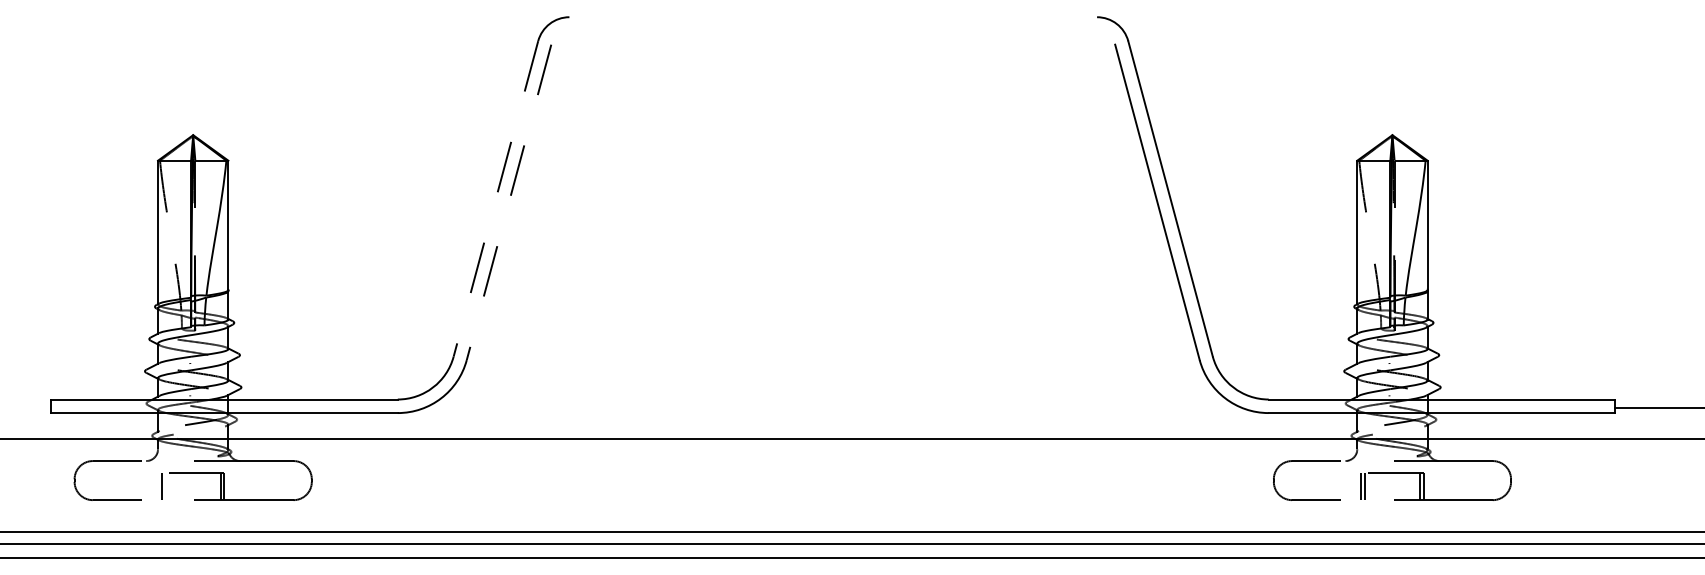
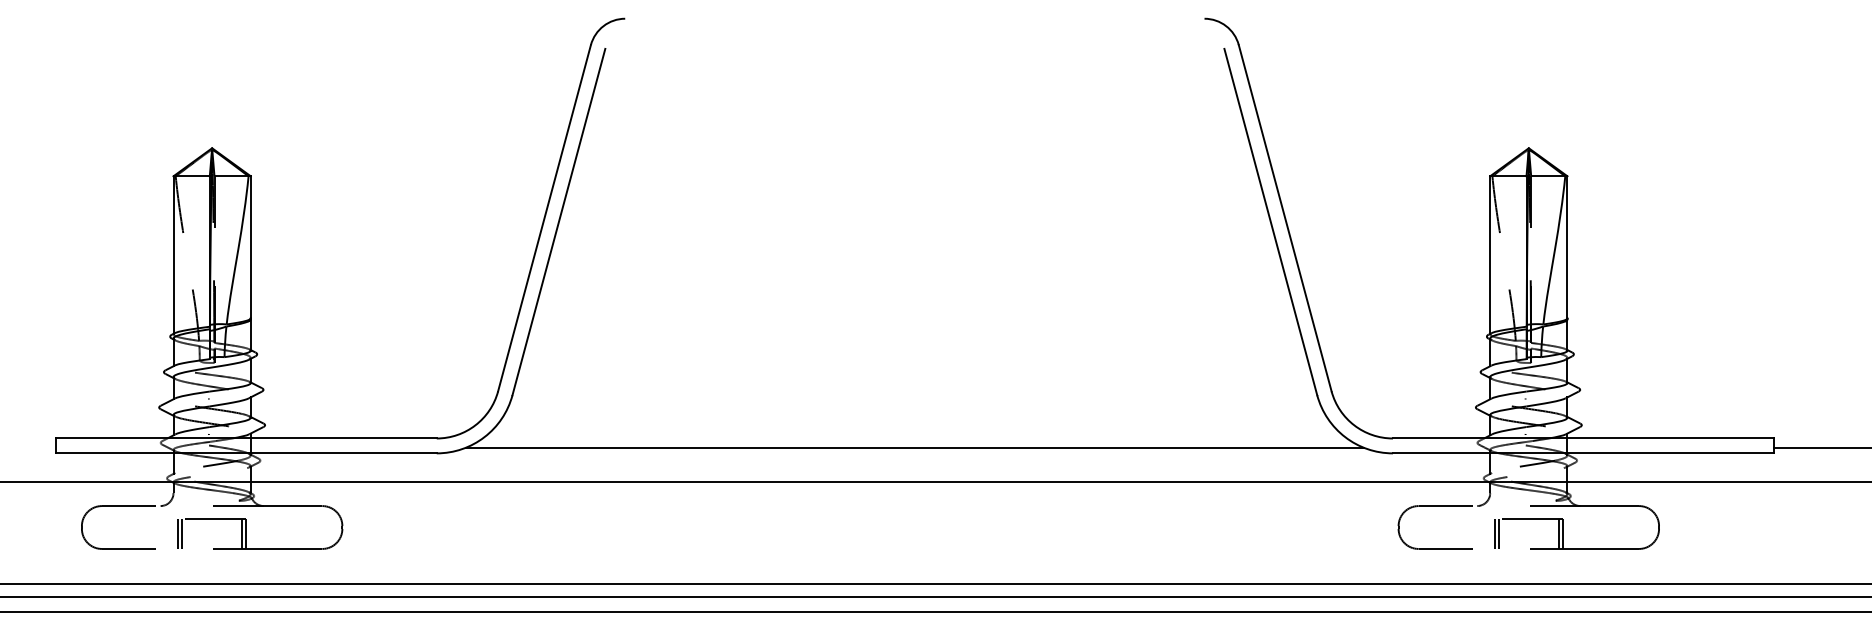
line: (495, 199) -> (544, 218), dashed -> solid
line: (508, 202) -> (558, 222), dashed -> solid
line: (832, 407) -> (914, 447), added
line: (165, 486) -> (181, 533), added

